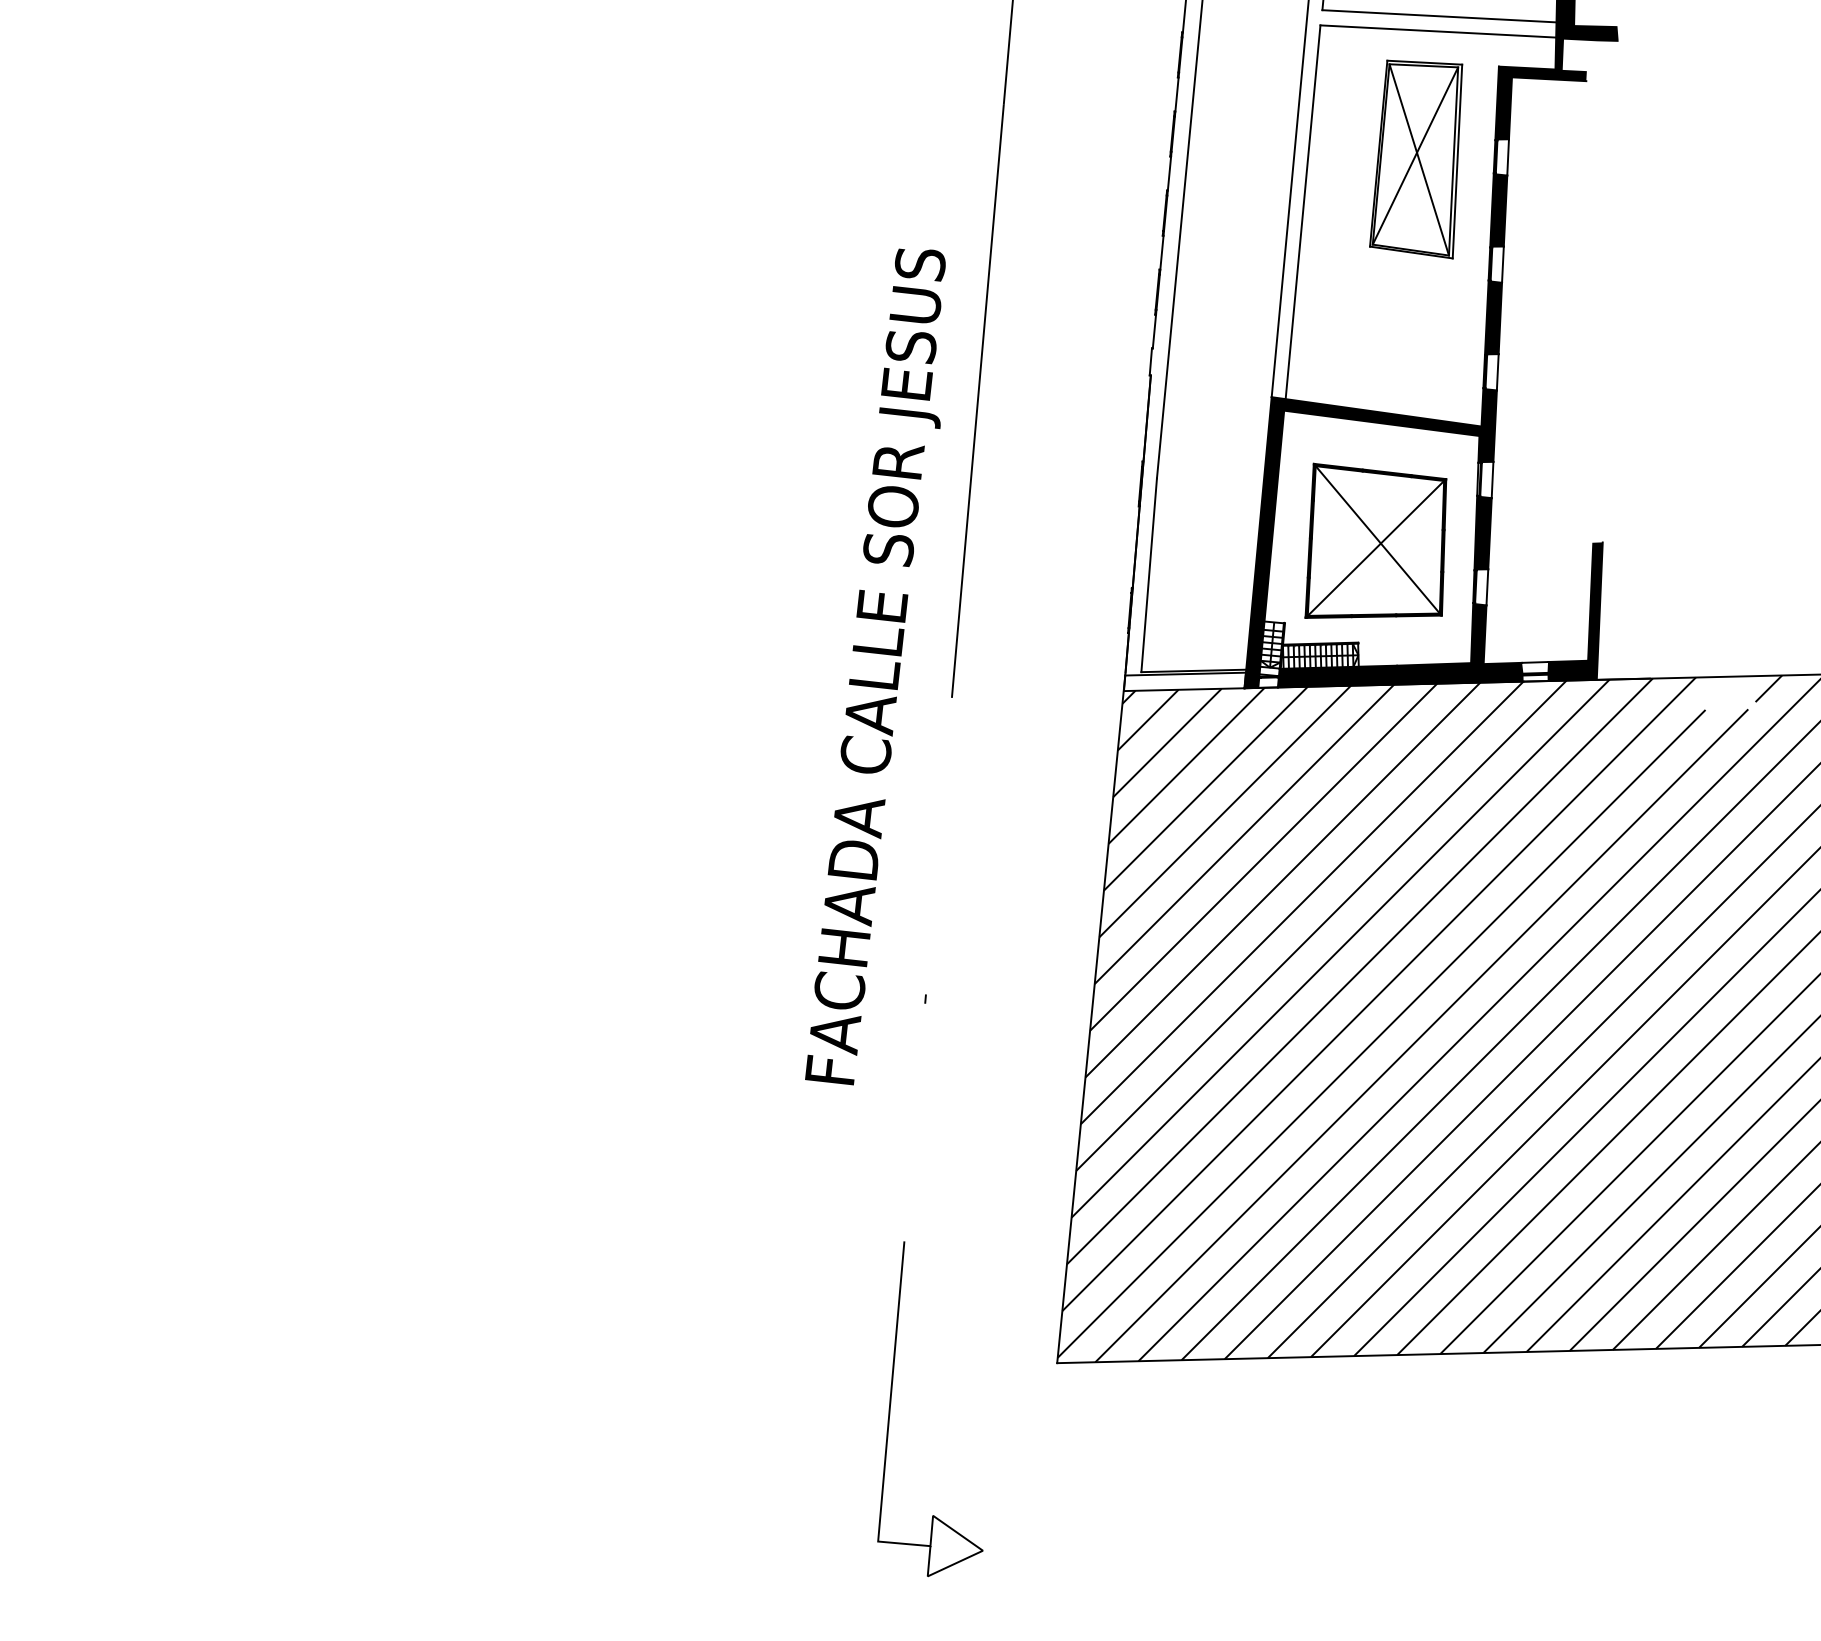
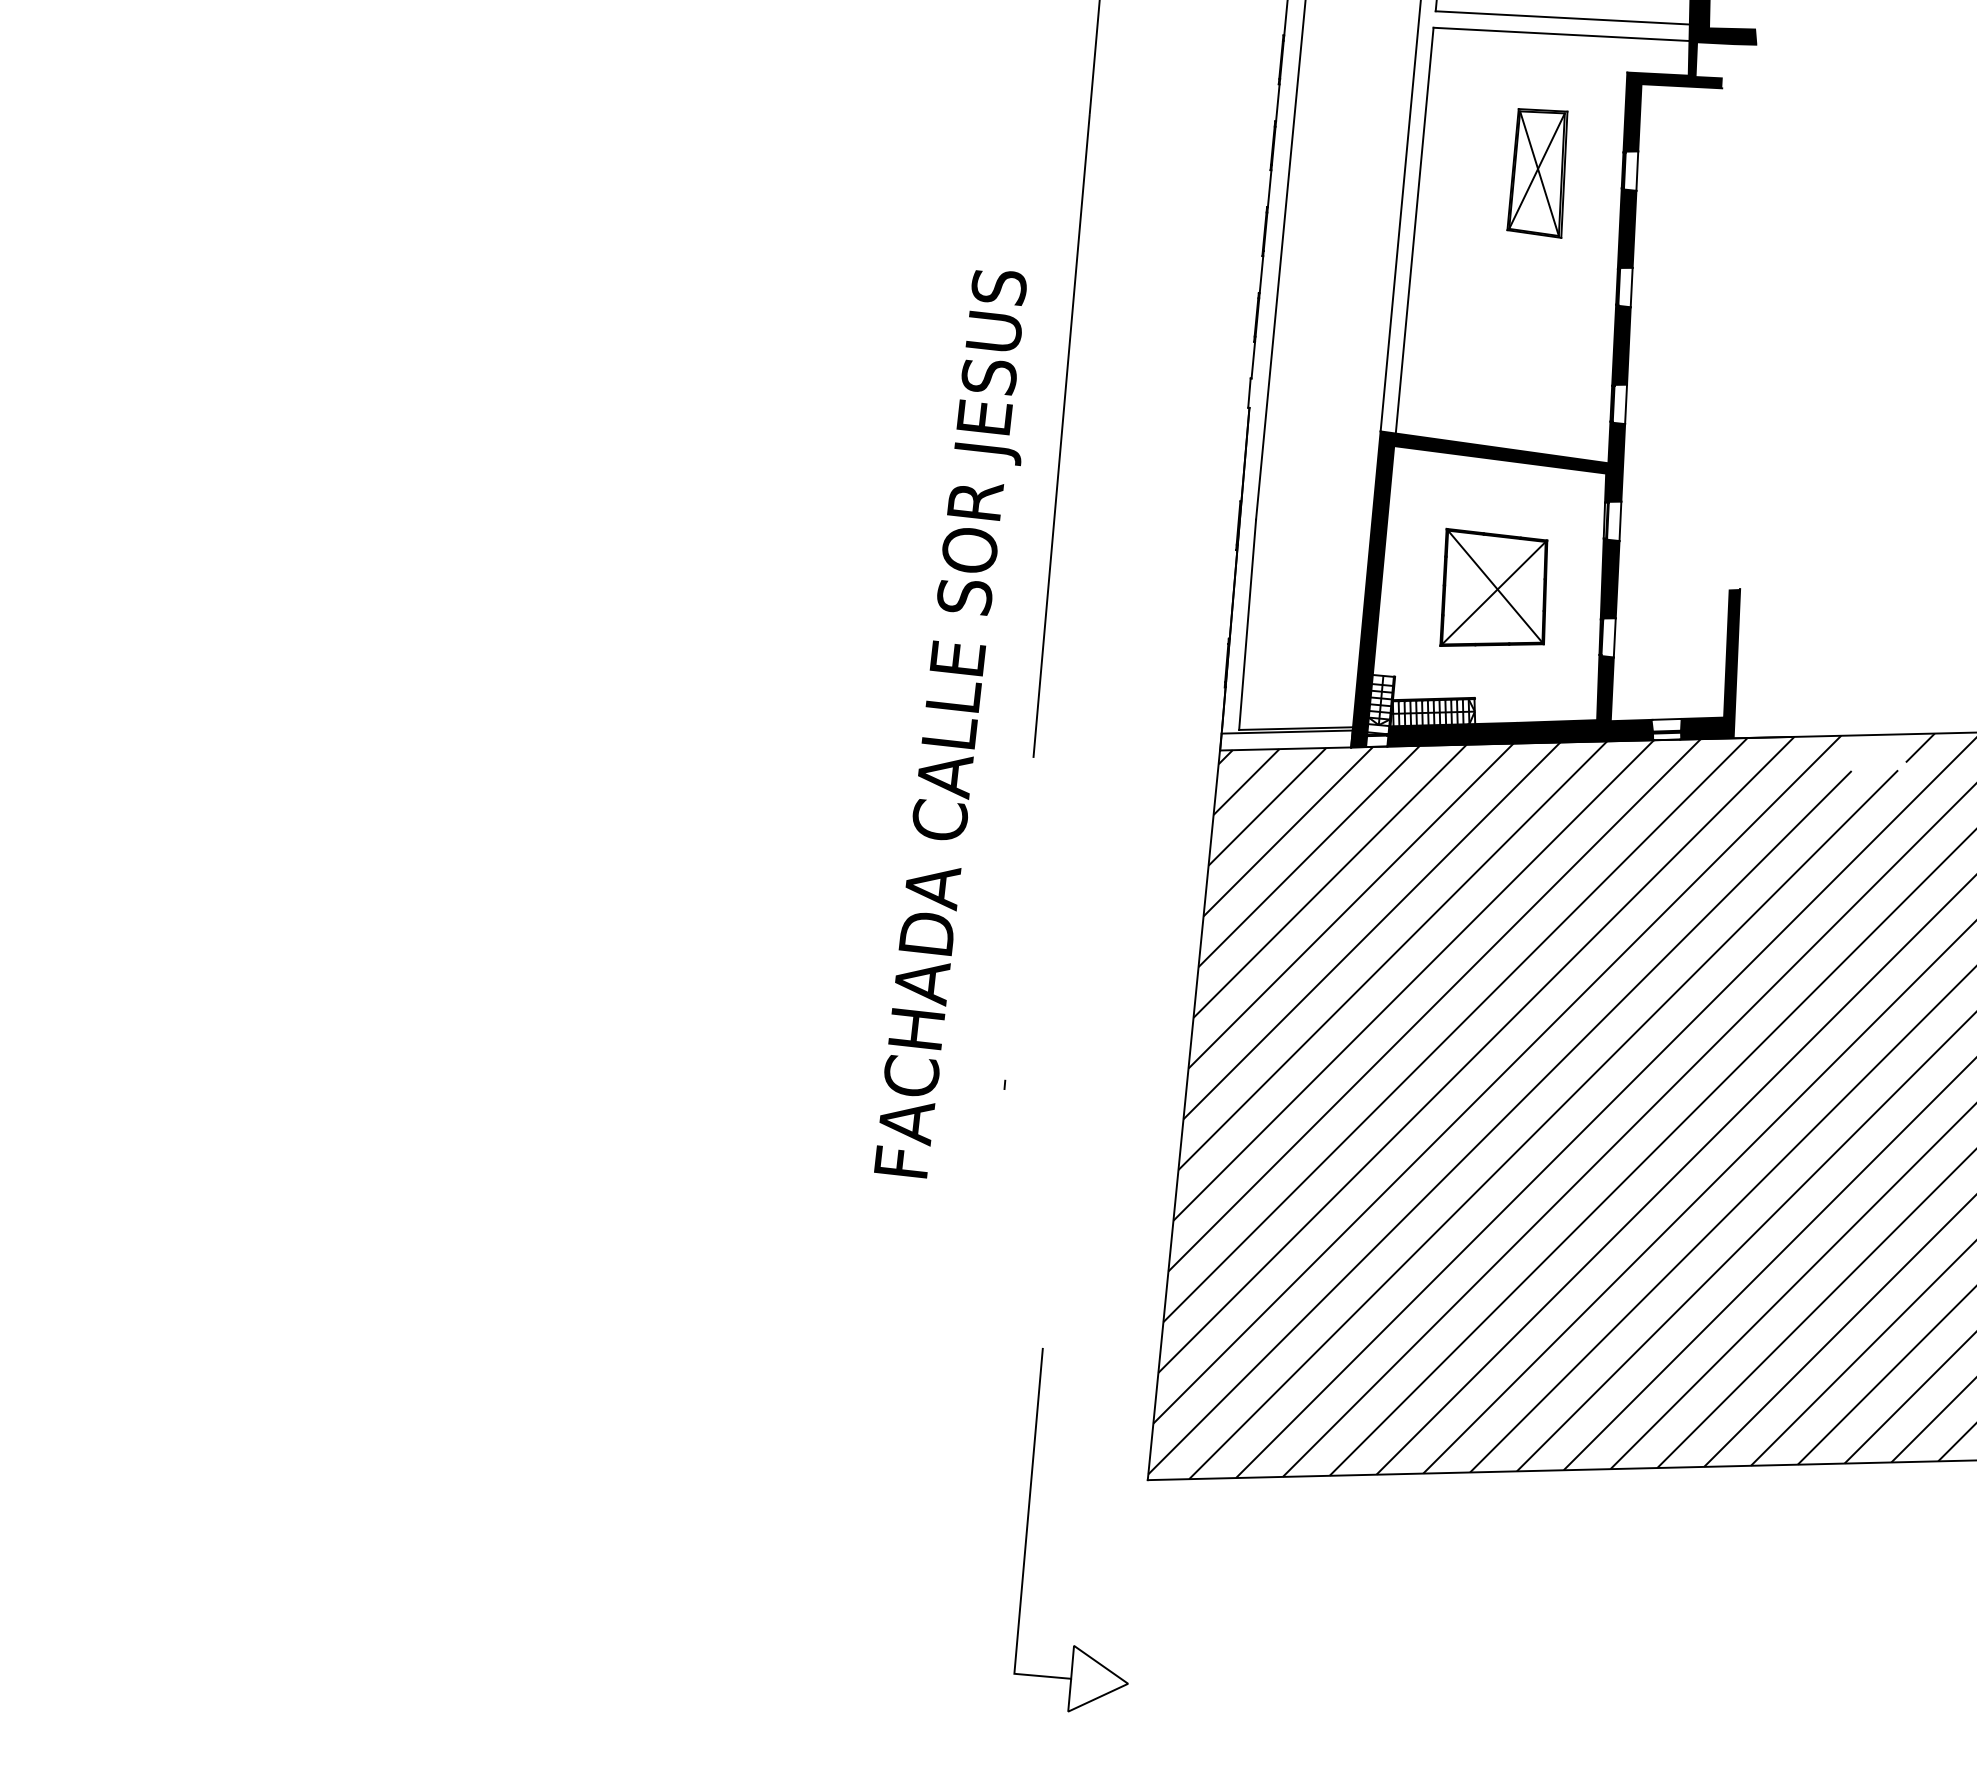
part: (1416, 159) -> (1537, 173), size x0.6
part: (1375, 540) -> (1493, 587), size x0.7
curve: (891, 1406) -> (1028, 1527), moved

